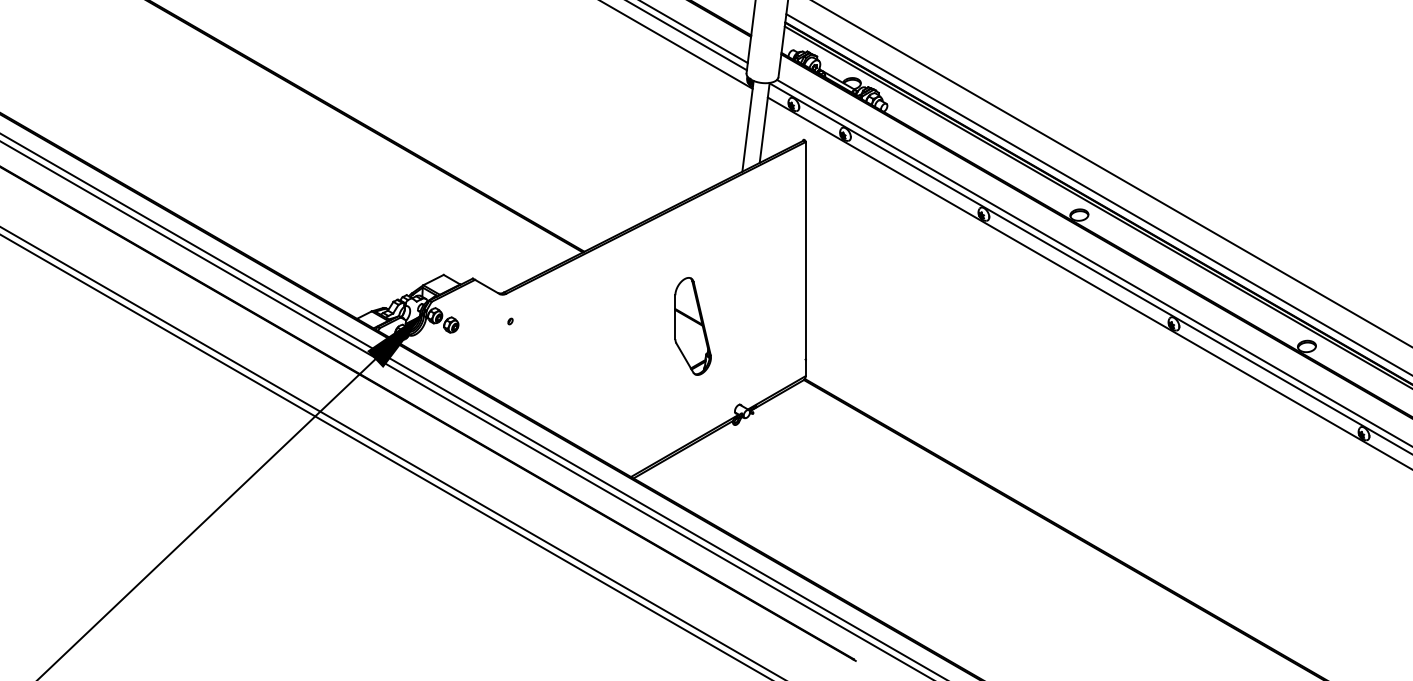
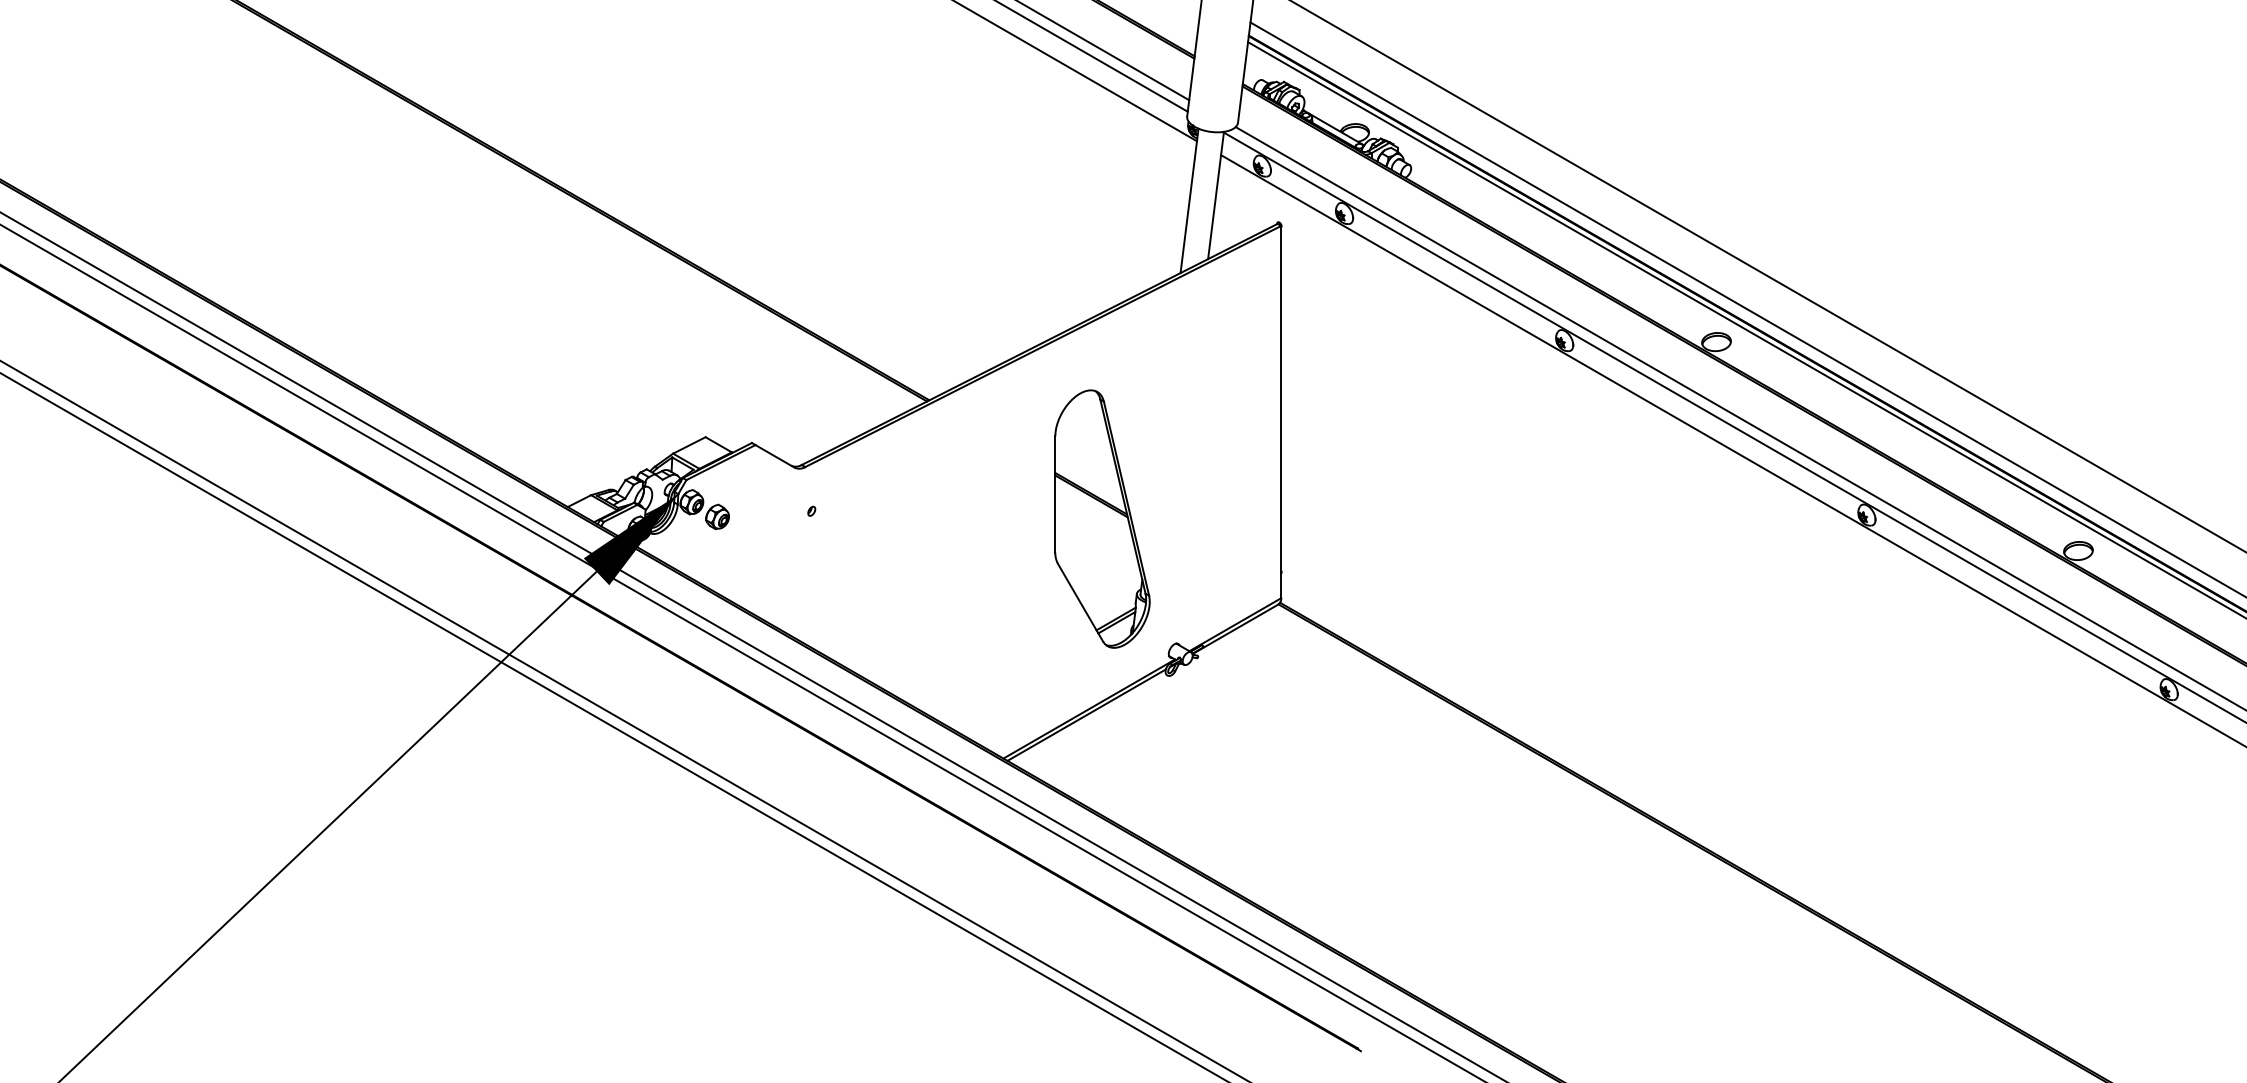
part: (692, 326) -> (1101, 519), size x1.67

